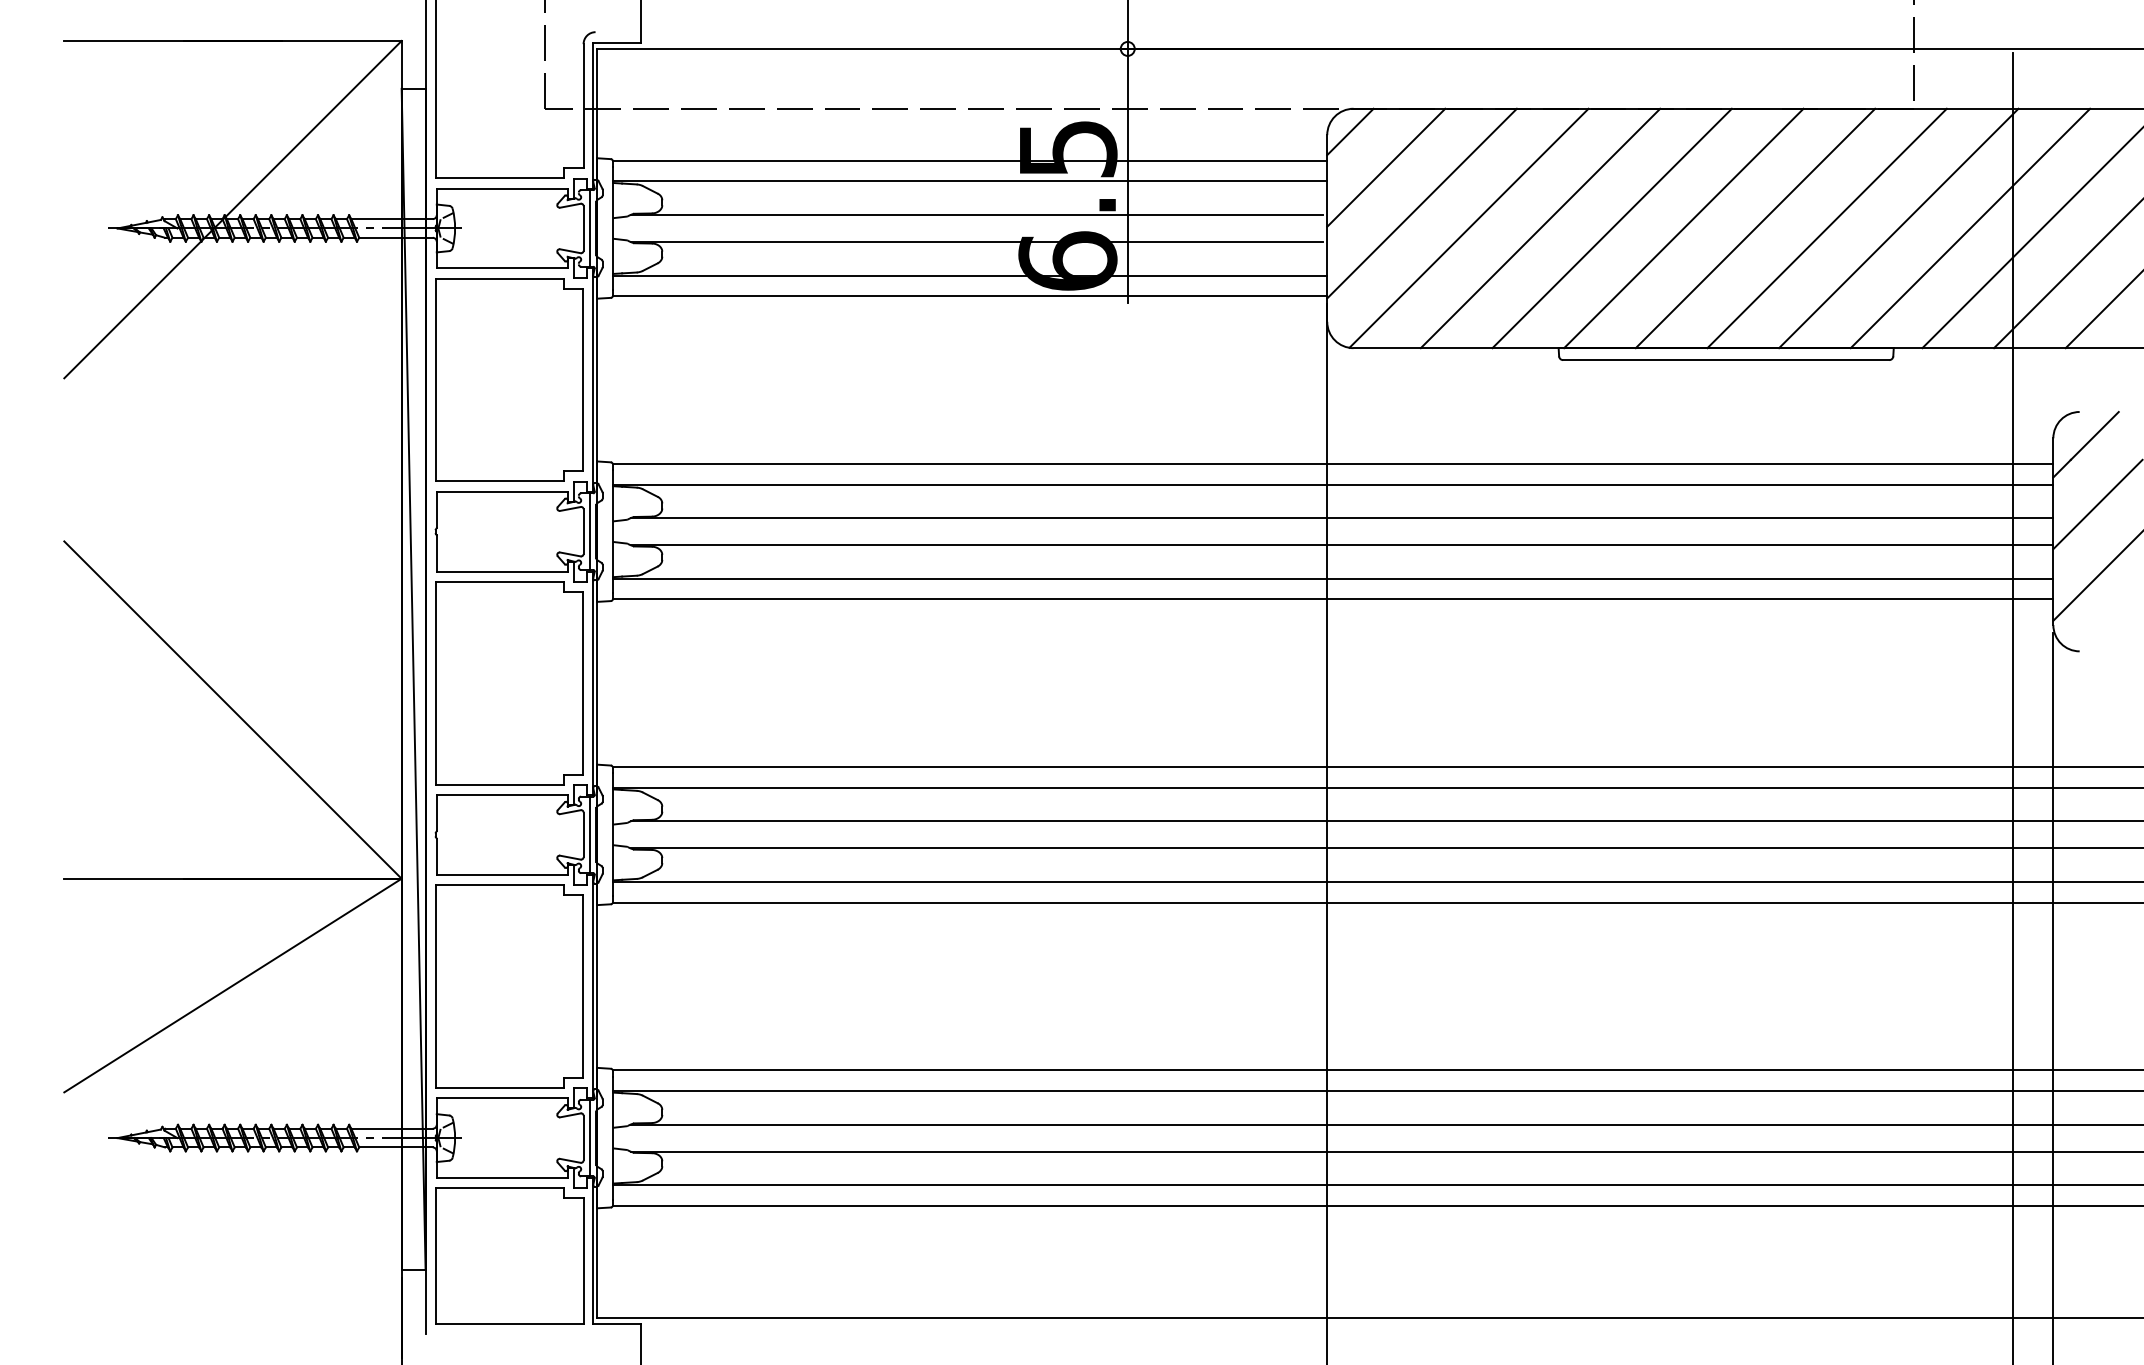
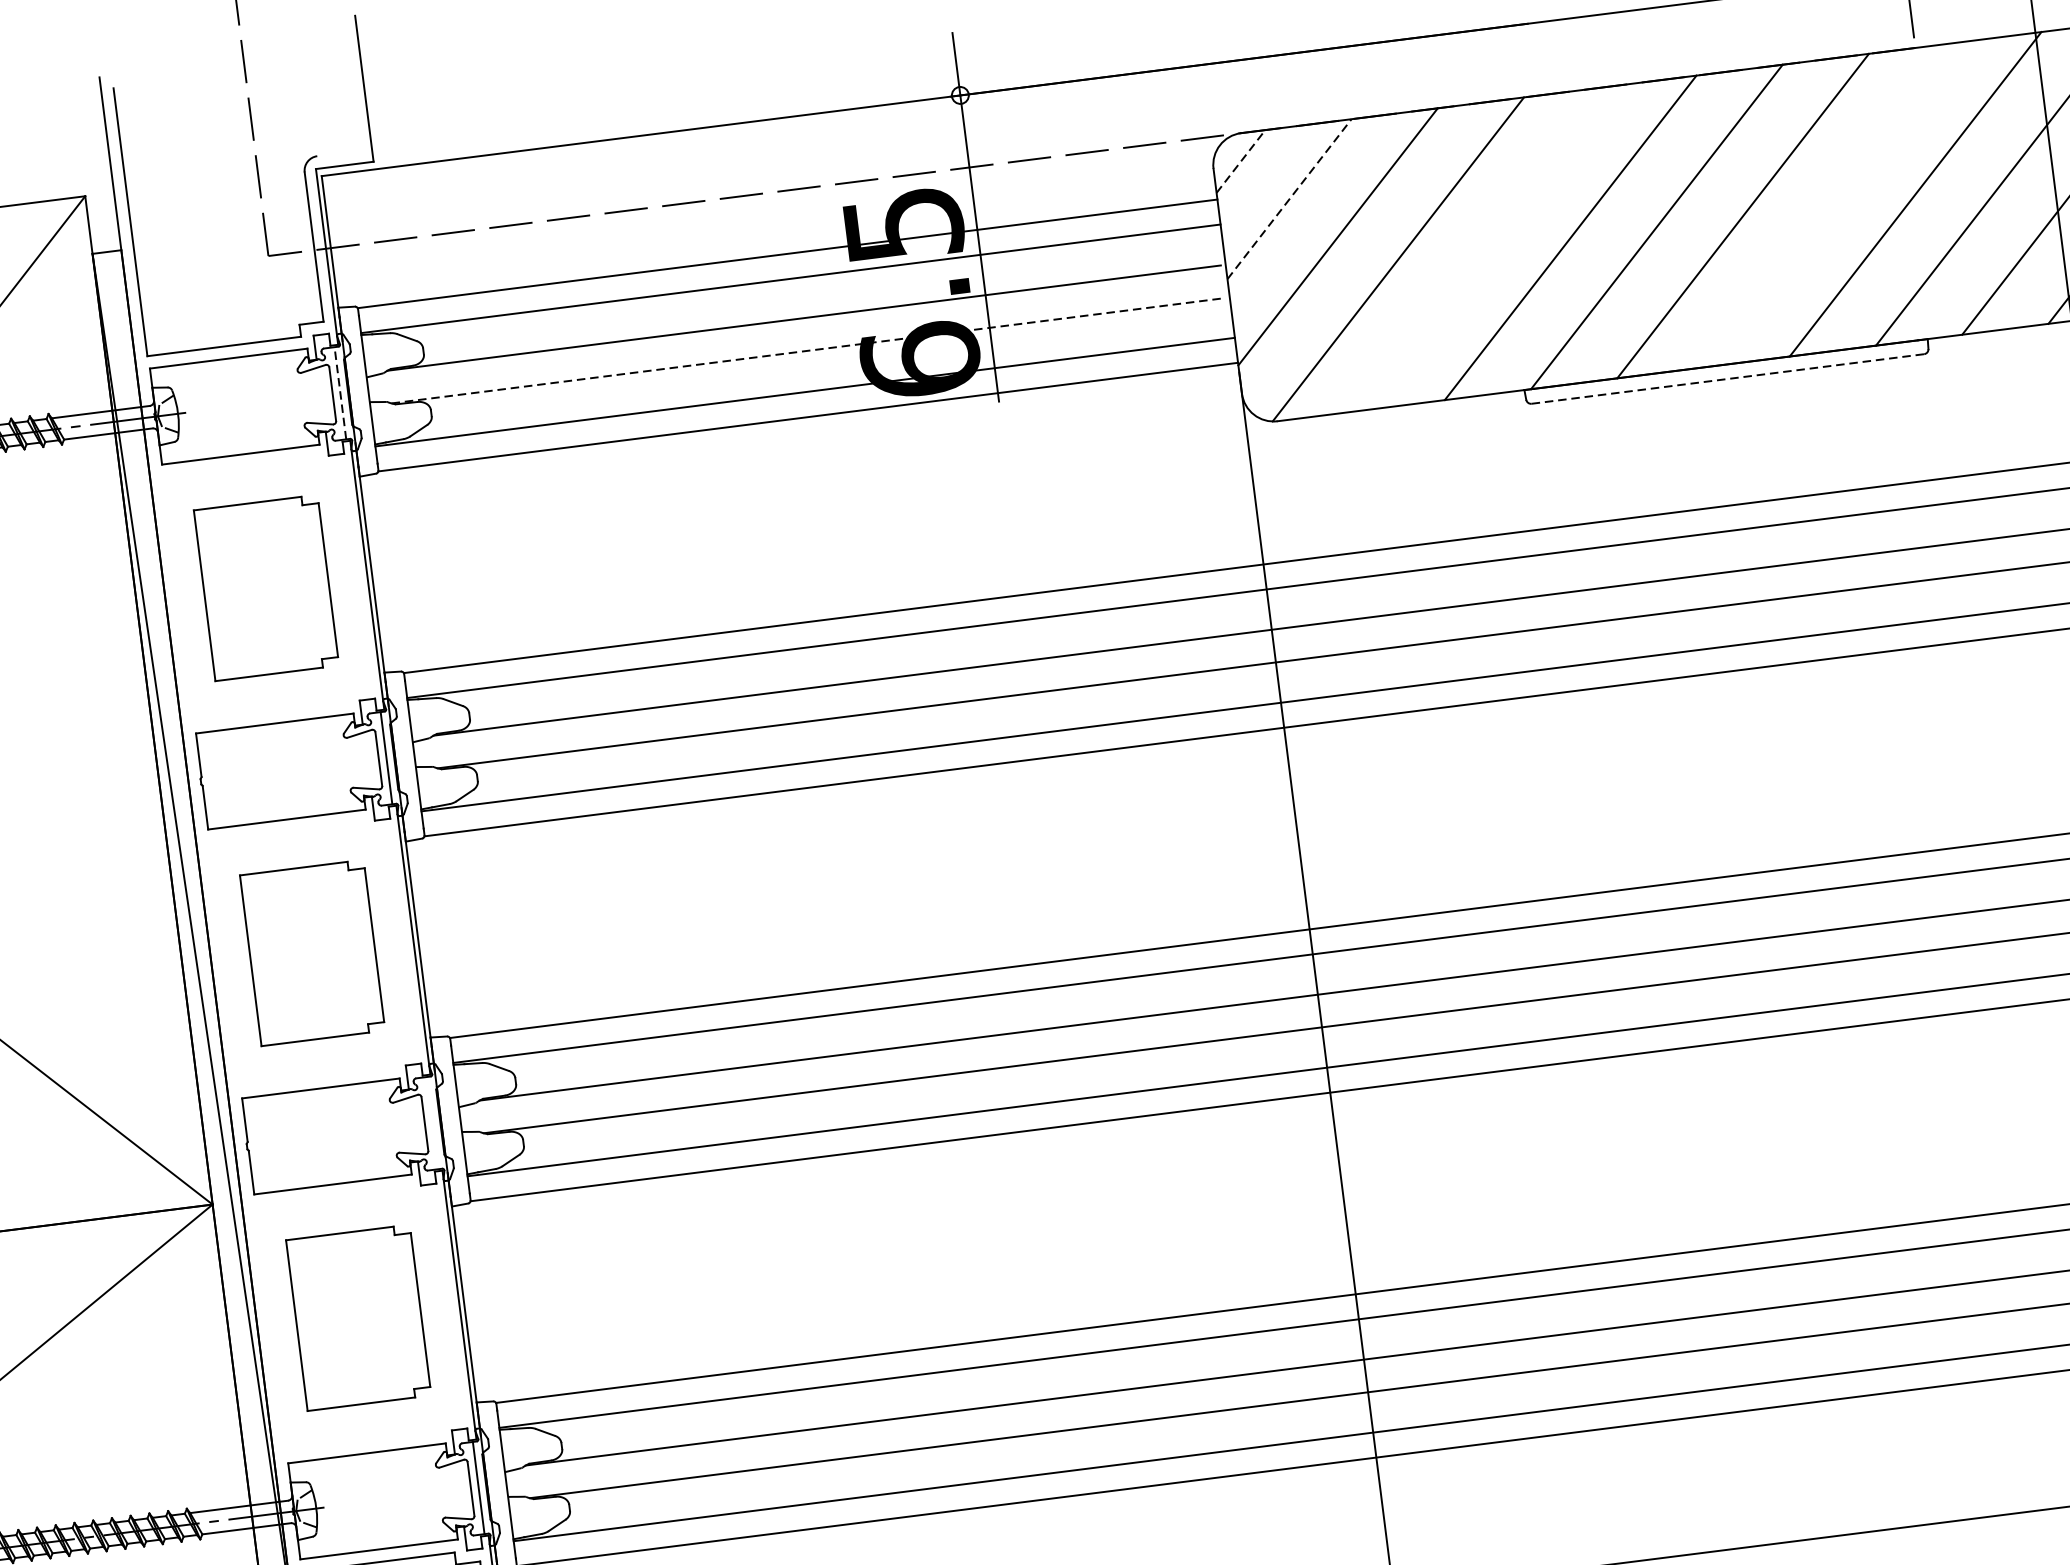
line: (1350, 131) -> (1240, 160), solid -> dashed
line: (1386, 167) -> (1289, 198), solid -> dashed
line: (589, 227) -> (339, 392), solid -> dashed
line: (1540, 228) -> (1484, 248), removed
line: (1826, 228) -> (1828, 205), removed
line: (977, 242) -> (808, 351), solid -> dashed
line: (1726, 360) -> (1728, 379), solid -> dashed
part: (509, 379) -> (266, 587), size x0.7
part: (509, 683) -> (312, 953), size x0.7
line: (589, 834) -> (431, 1122), removed
part: (509, 986) -> (358, 1317), size x0.7

